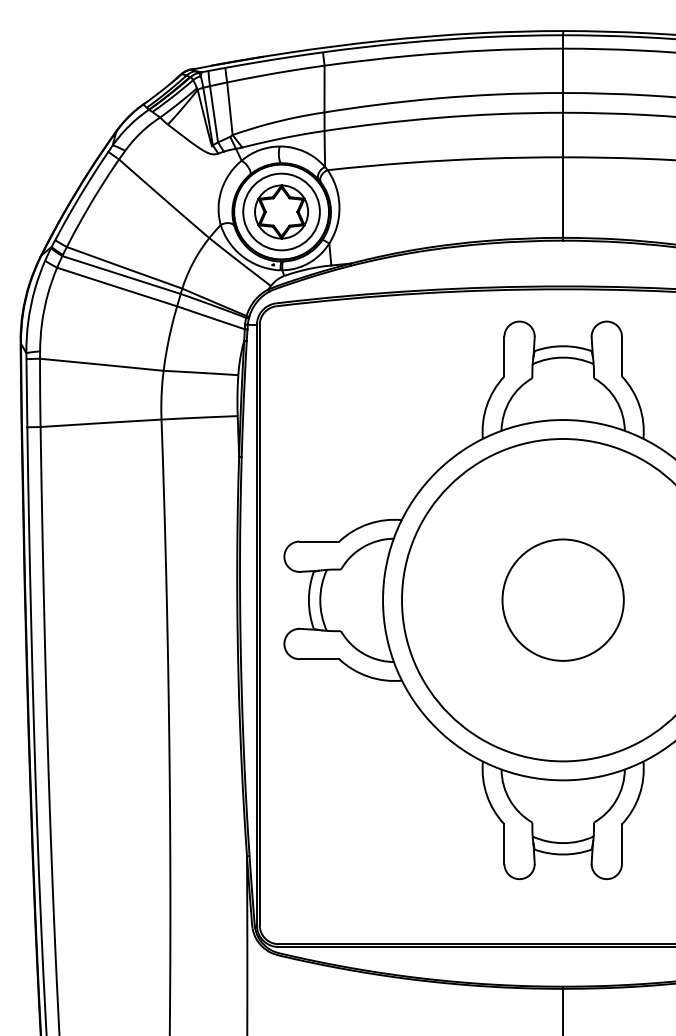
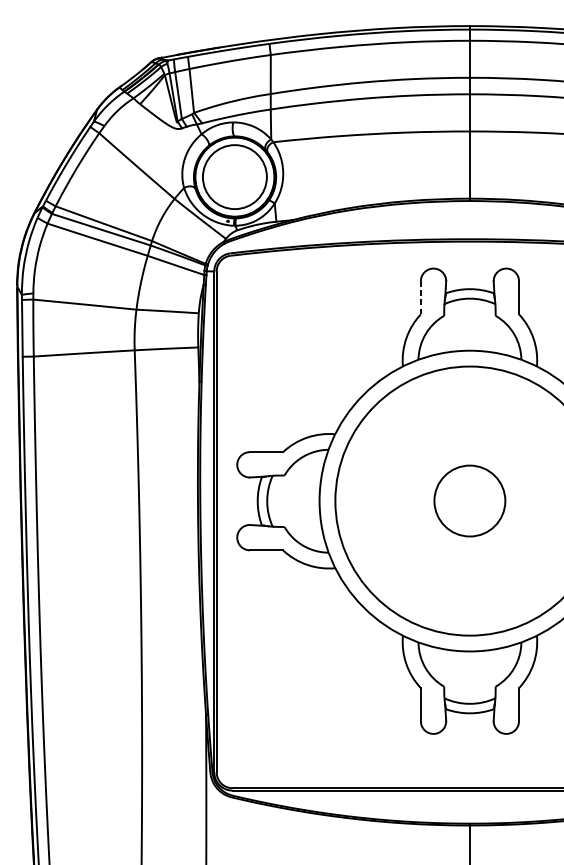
part: (281, 211) -> (234, 176), removed
line: (504, 356) -> (420, 297), solid -> dashed
circle: (562, 599) -> (469, 500), size x0.7

